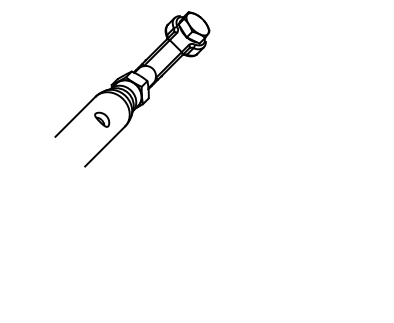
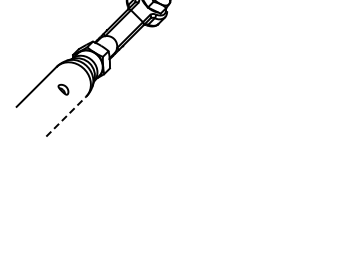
part: (102, 119) -> (63, 89), size x0.7
line: (105, 146) -> (66, 116), solid -> dashed

